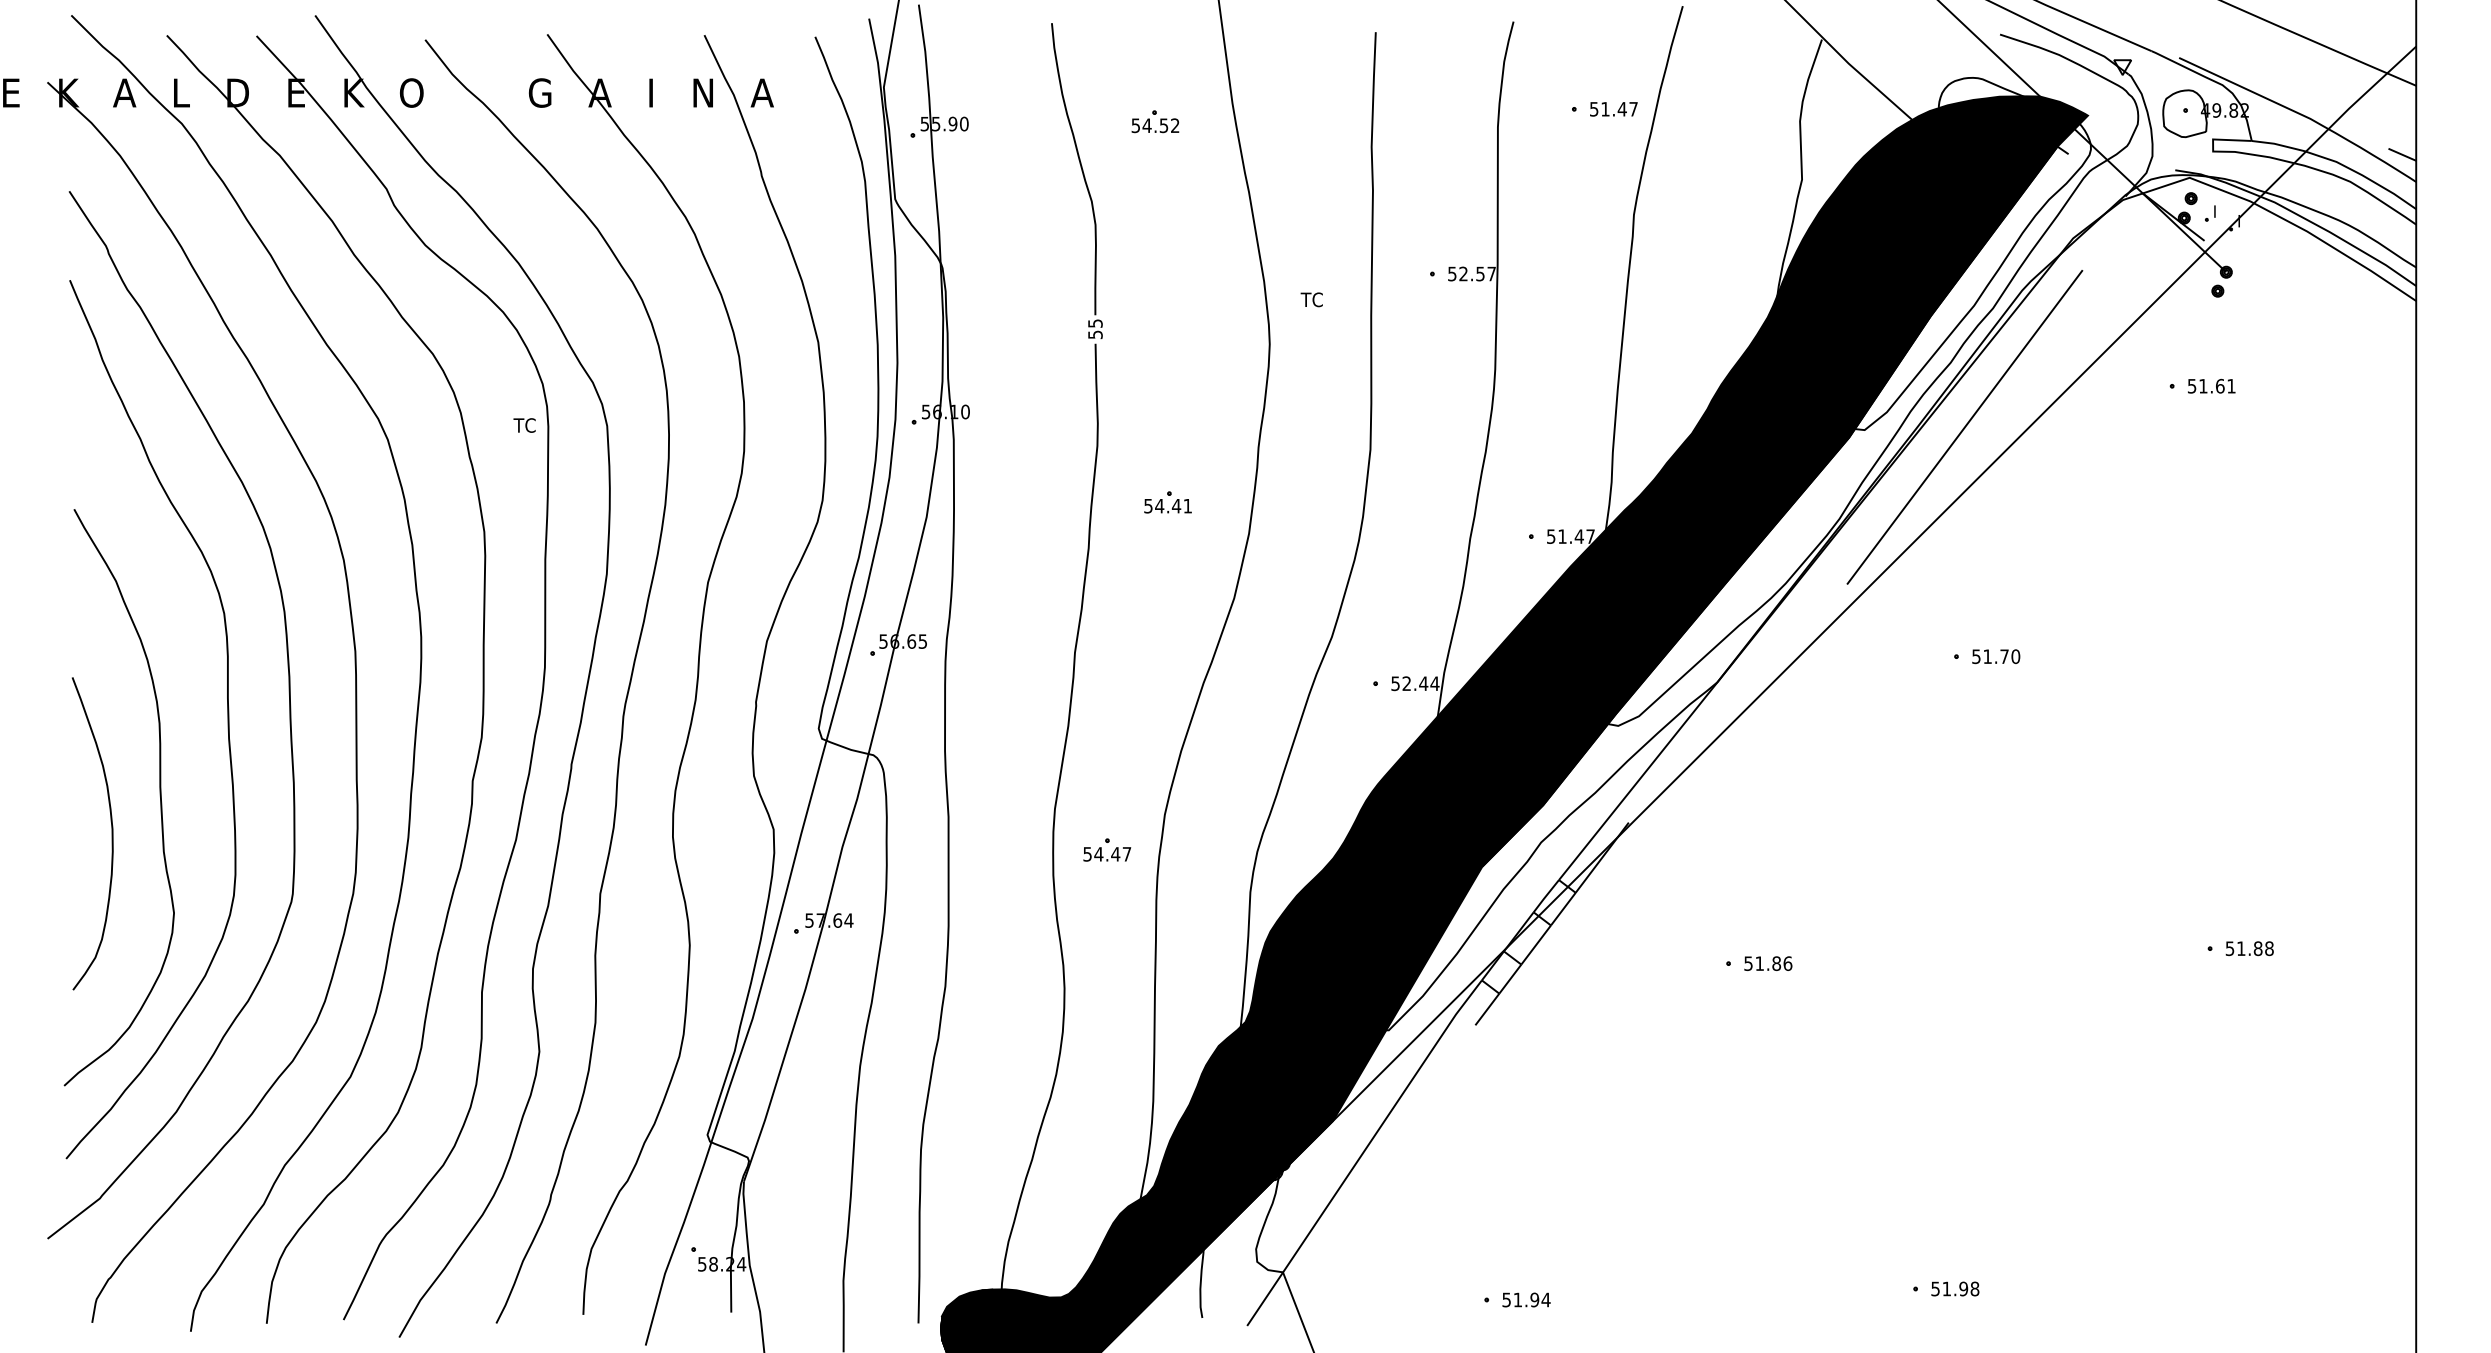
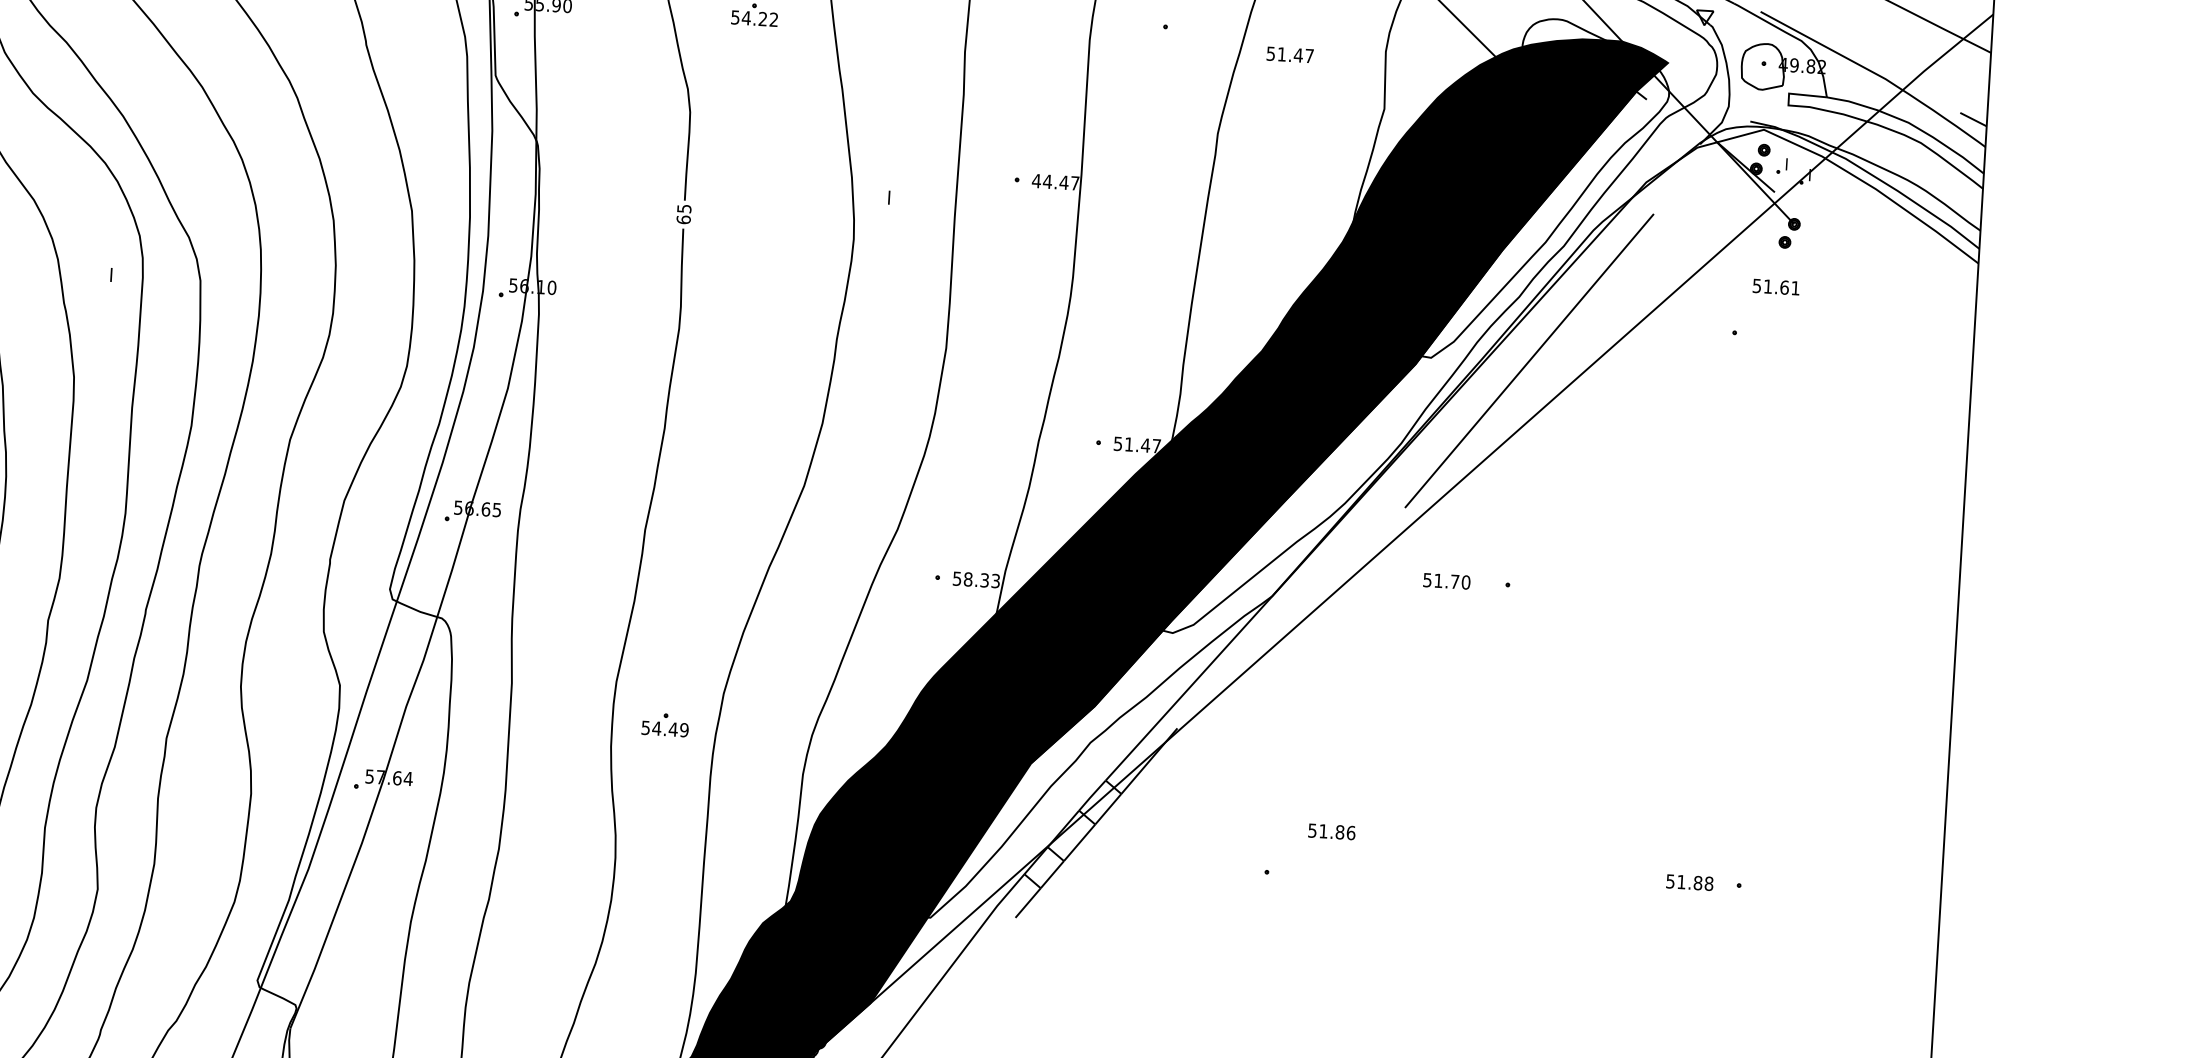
text: (1613, 109) -> (1289, 55), moved
text: (1163, 125) -> (762, 18), 54.52 -> 54.22
text: (1466, 273) -> (1050, 181), 52.57 -> 44.47
text: (1311, 299) -> (897, 197), TC -> I
text: (1095, 334) -> (683, 219), 55 -> 65
text: (2211, 385) -> (1776, 286), moved
text: (524, 425) -> (119, 275), TC -> I
part: (1167, 502) -> (744, 388), removed
text: (1996, 656) -> (1447, 581), moved
text: (1420, 683) -> (981, 580), 52.44 -> 58.33
text: (1126, 854) -> (683, 730), 54.47 -> 54.49
text: (2249, 948) -> (1689, 882), moved
text: (1768, 963) -> (1332, 831), moved

